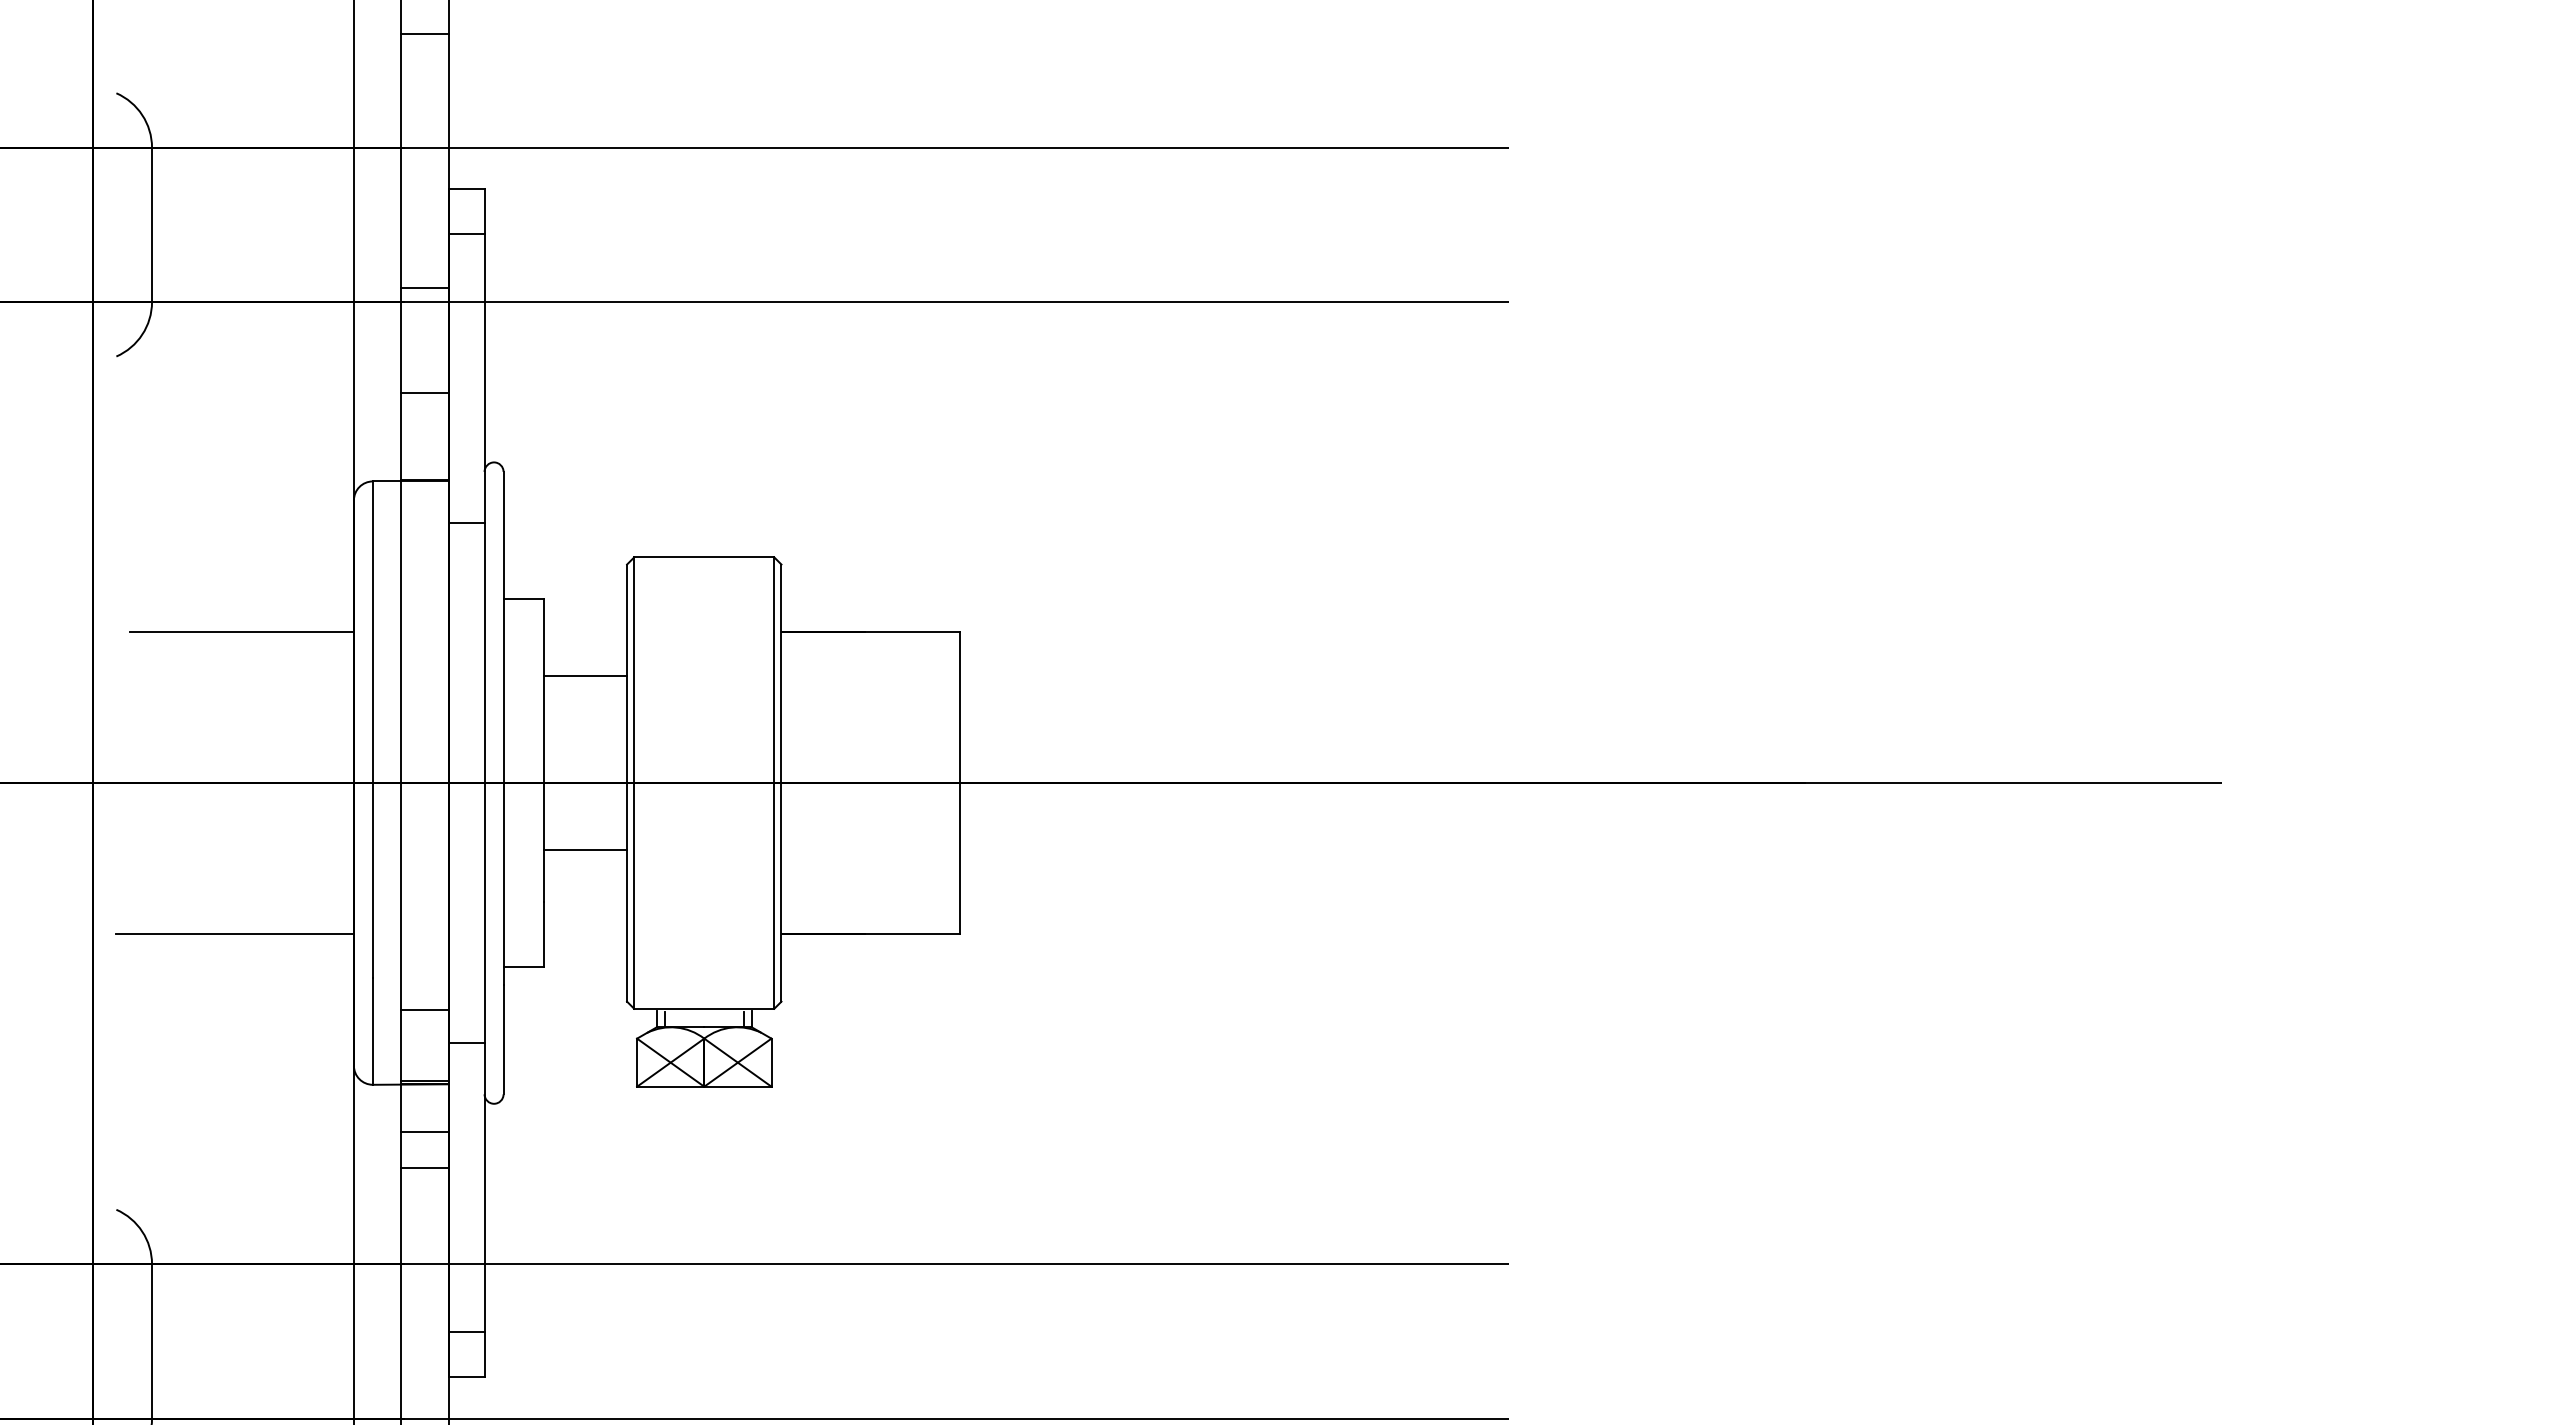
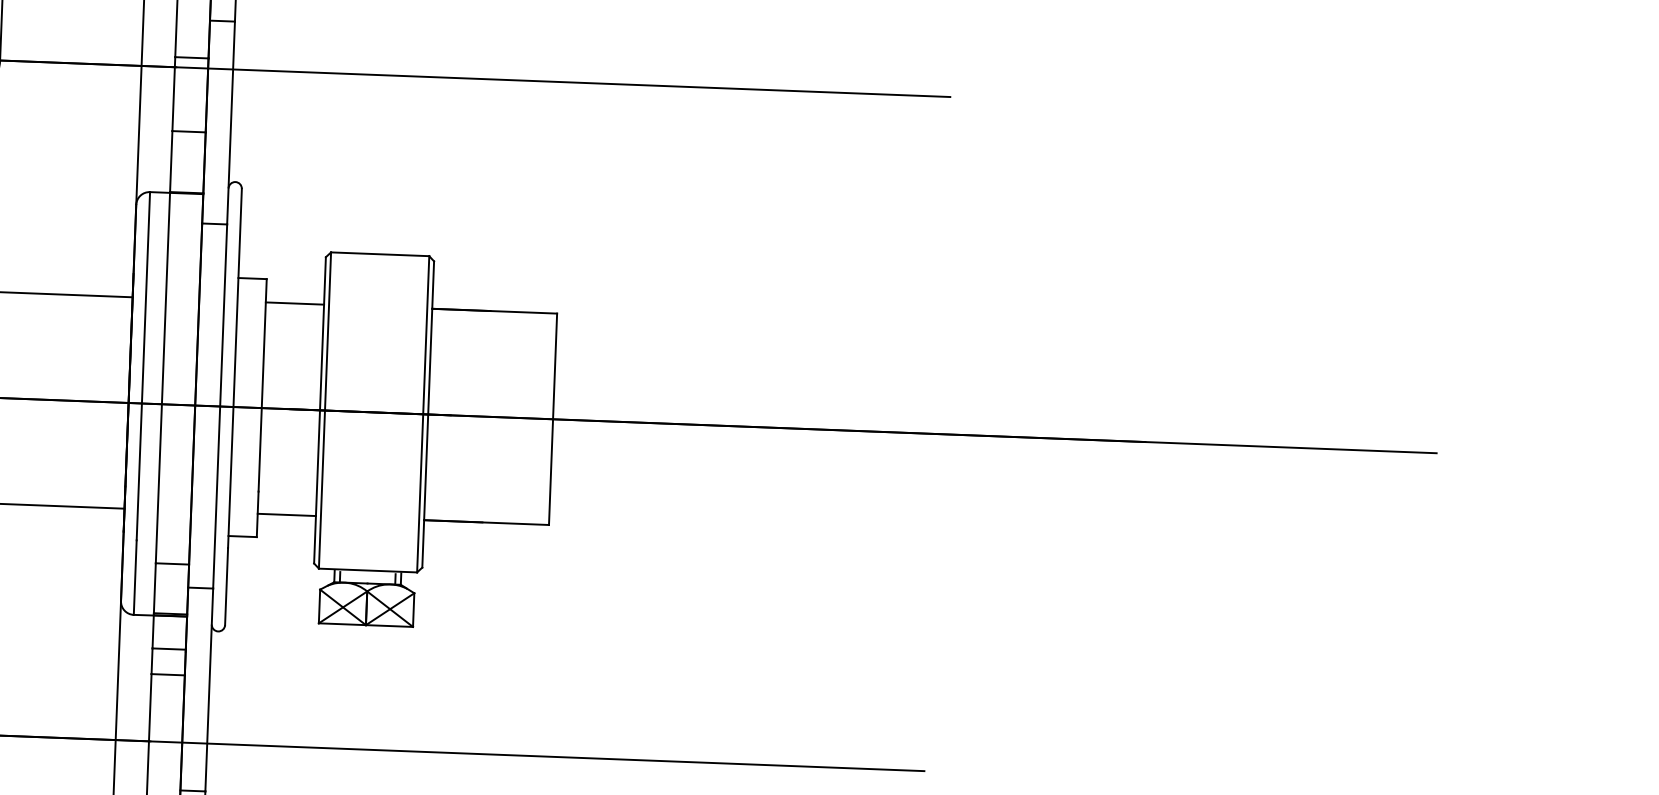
line: (585, 676) -> (294, 303), moved
line: (585, 849) -> (286, 514), moved

